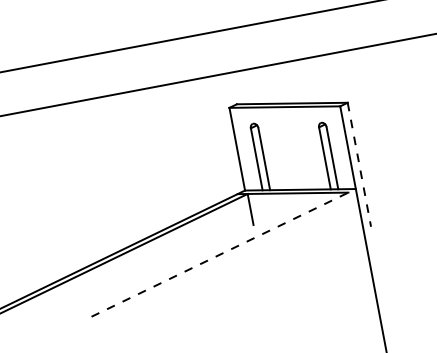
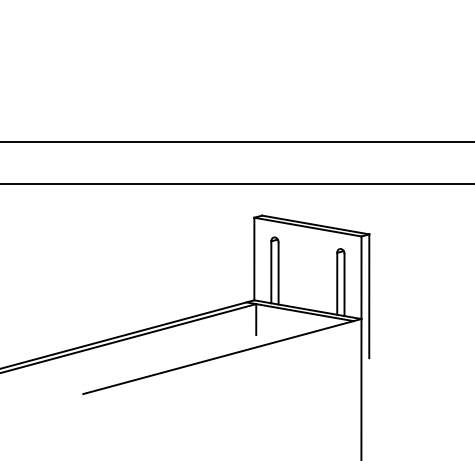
line: (359, 164) -> (369, 296), dashed -> solid
line: (223, 252) -> (222, 356), dashed -> solid

